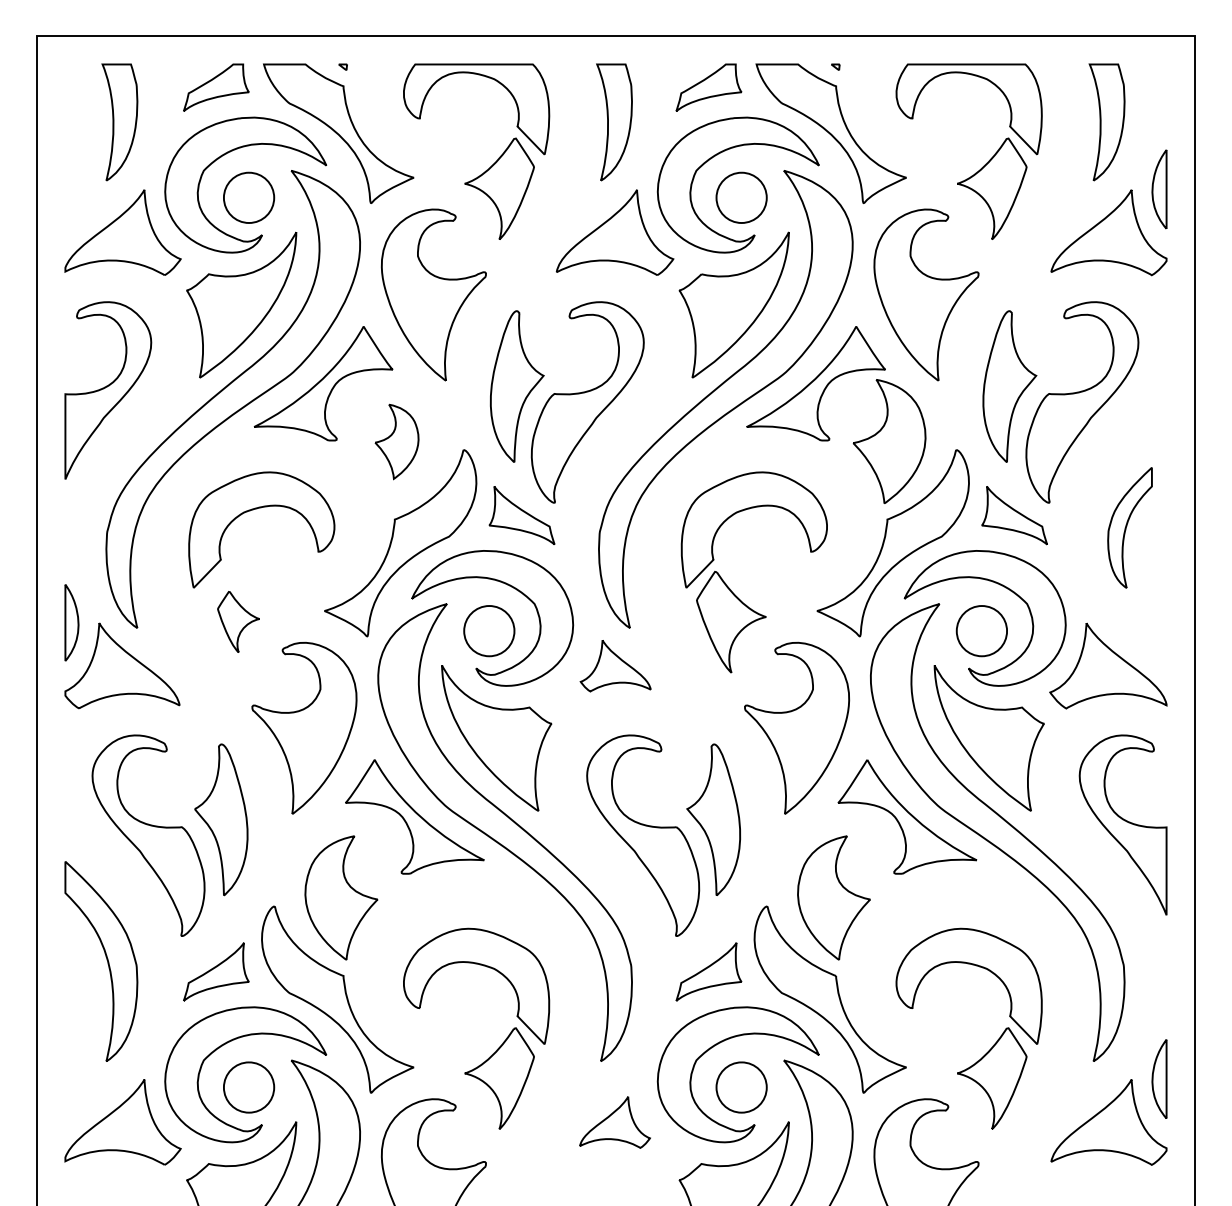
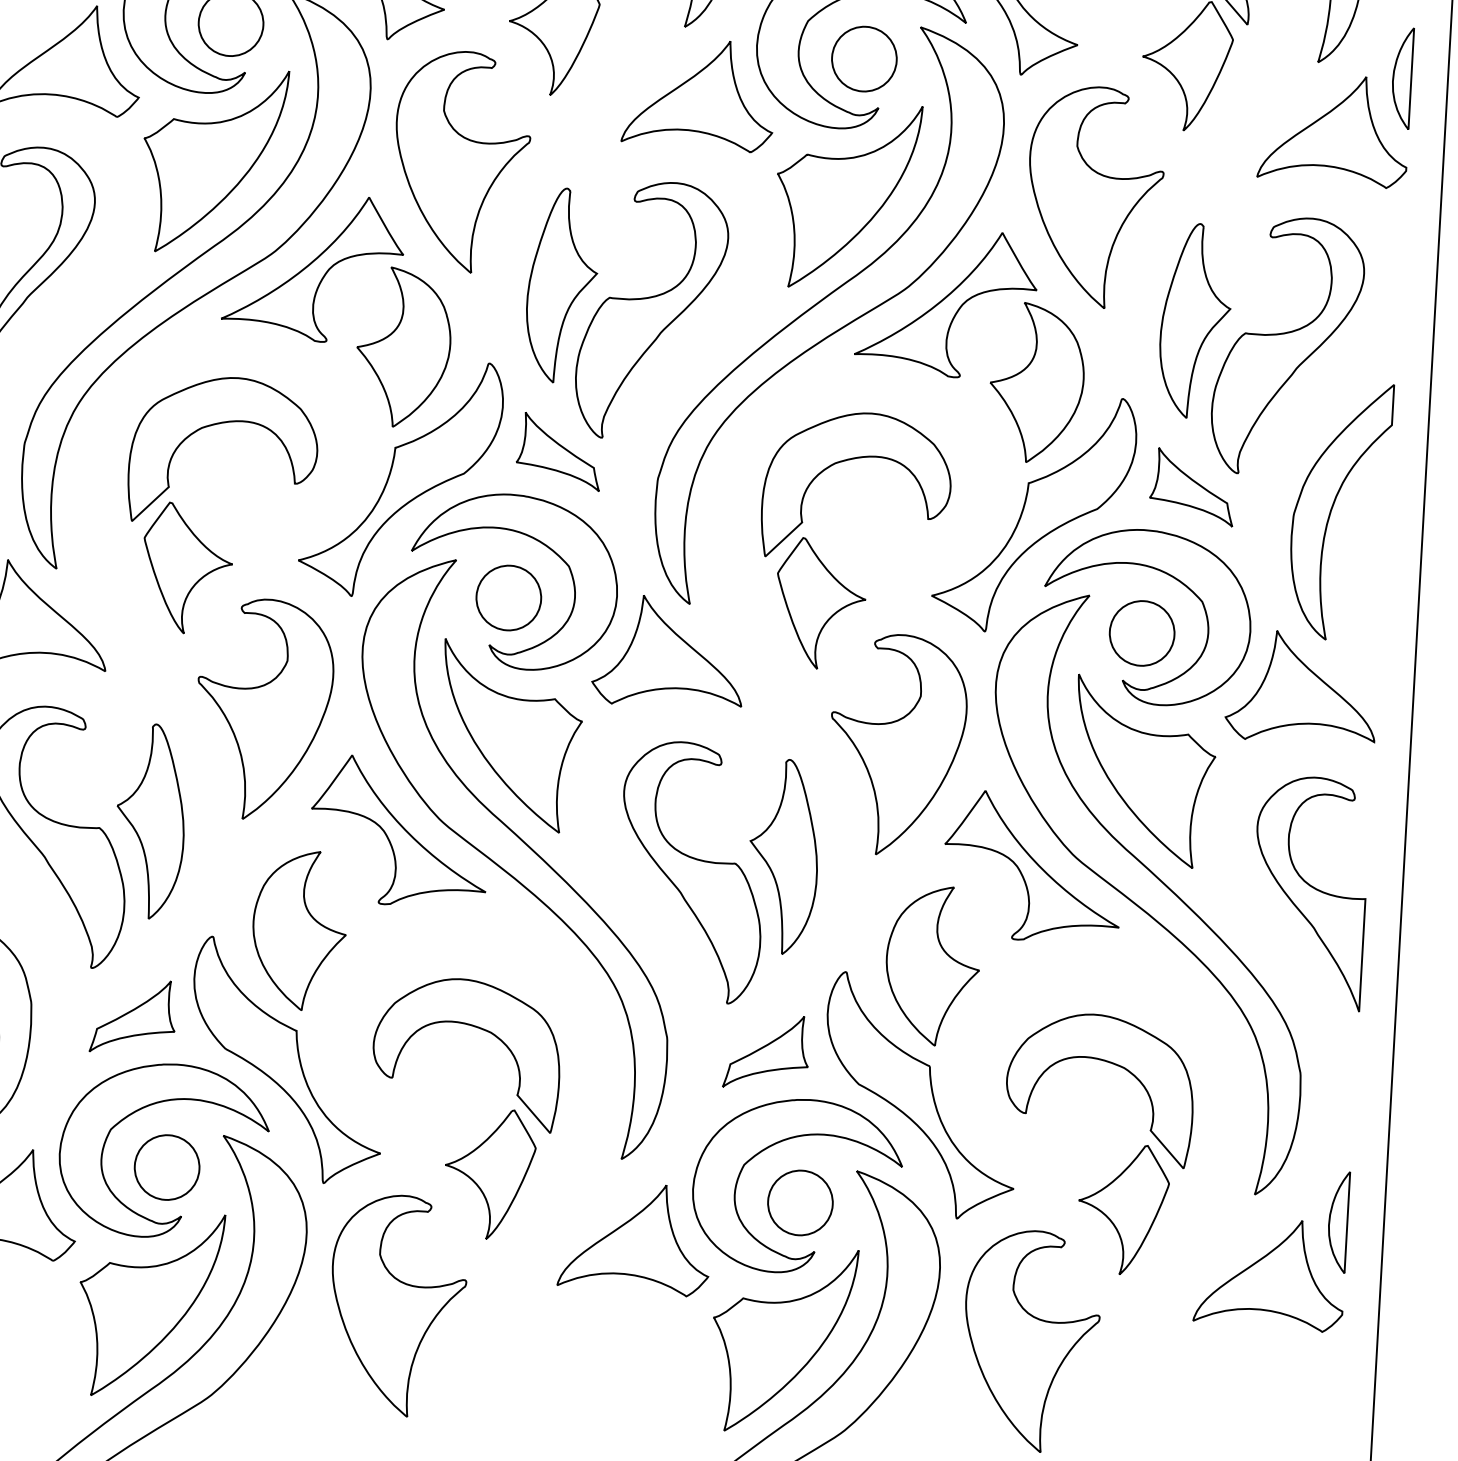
part: (396, 441) -> (403, 347), size x1.67
part: (1129, 527) -> (1339, 510), size x1.67
part: (238, 621) -> (187, 567), size x1.67
part: (615, 665) -> (668, 651), size x1.67
part: (614, 1122) -> (634, 1238), size x1.67

